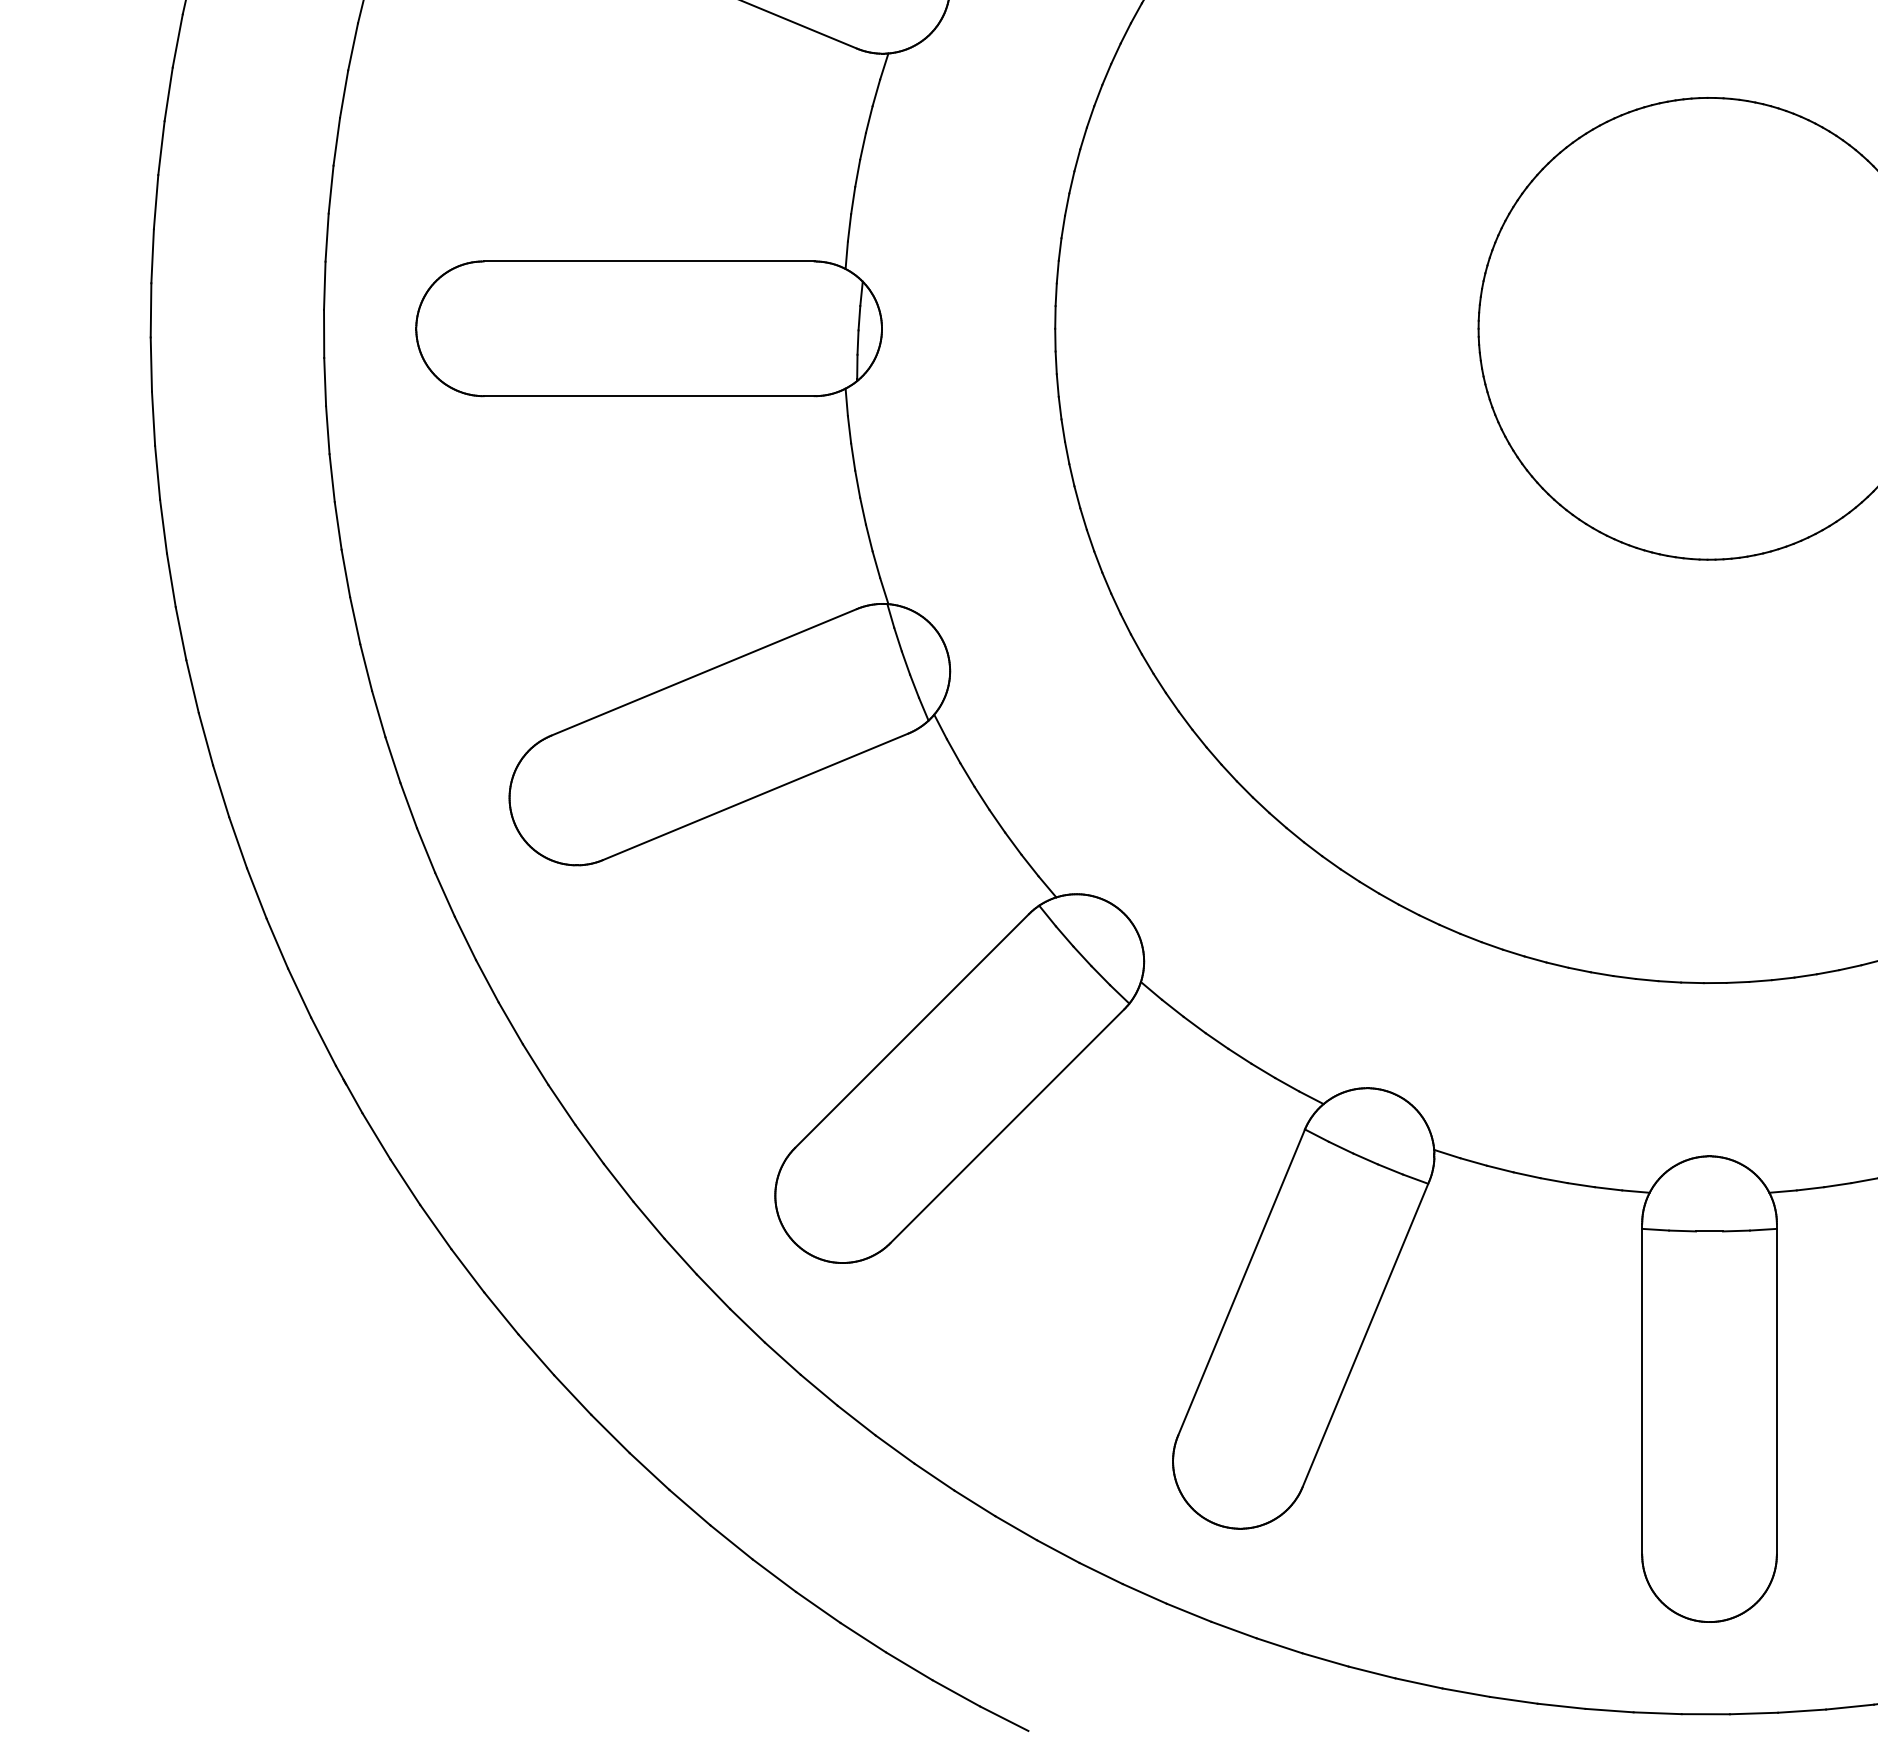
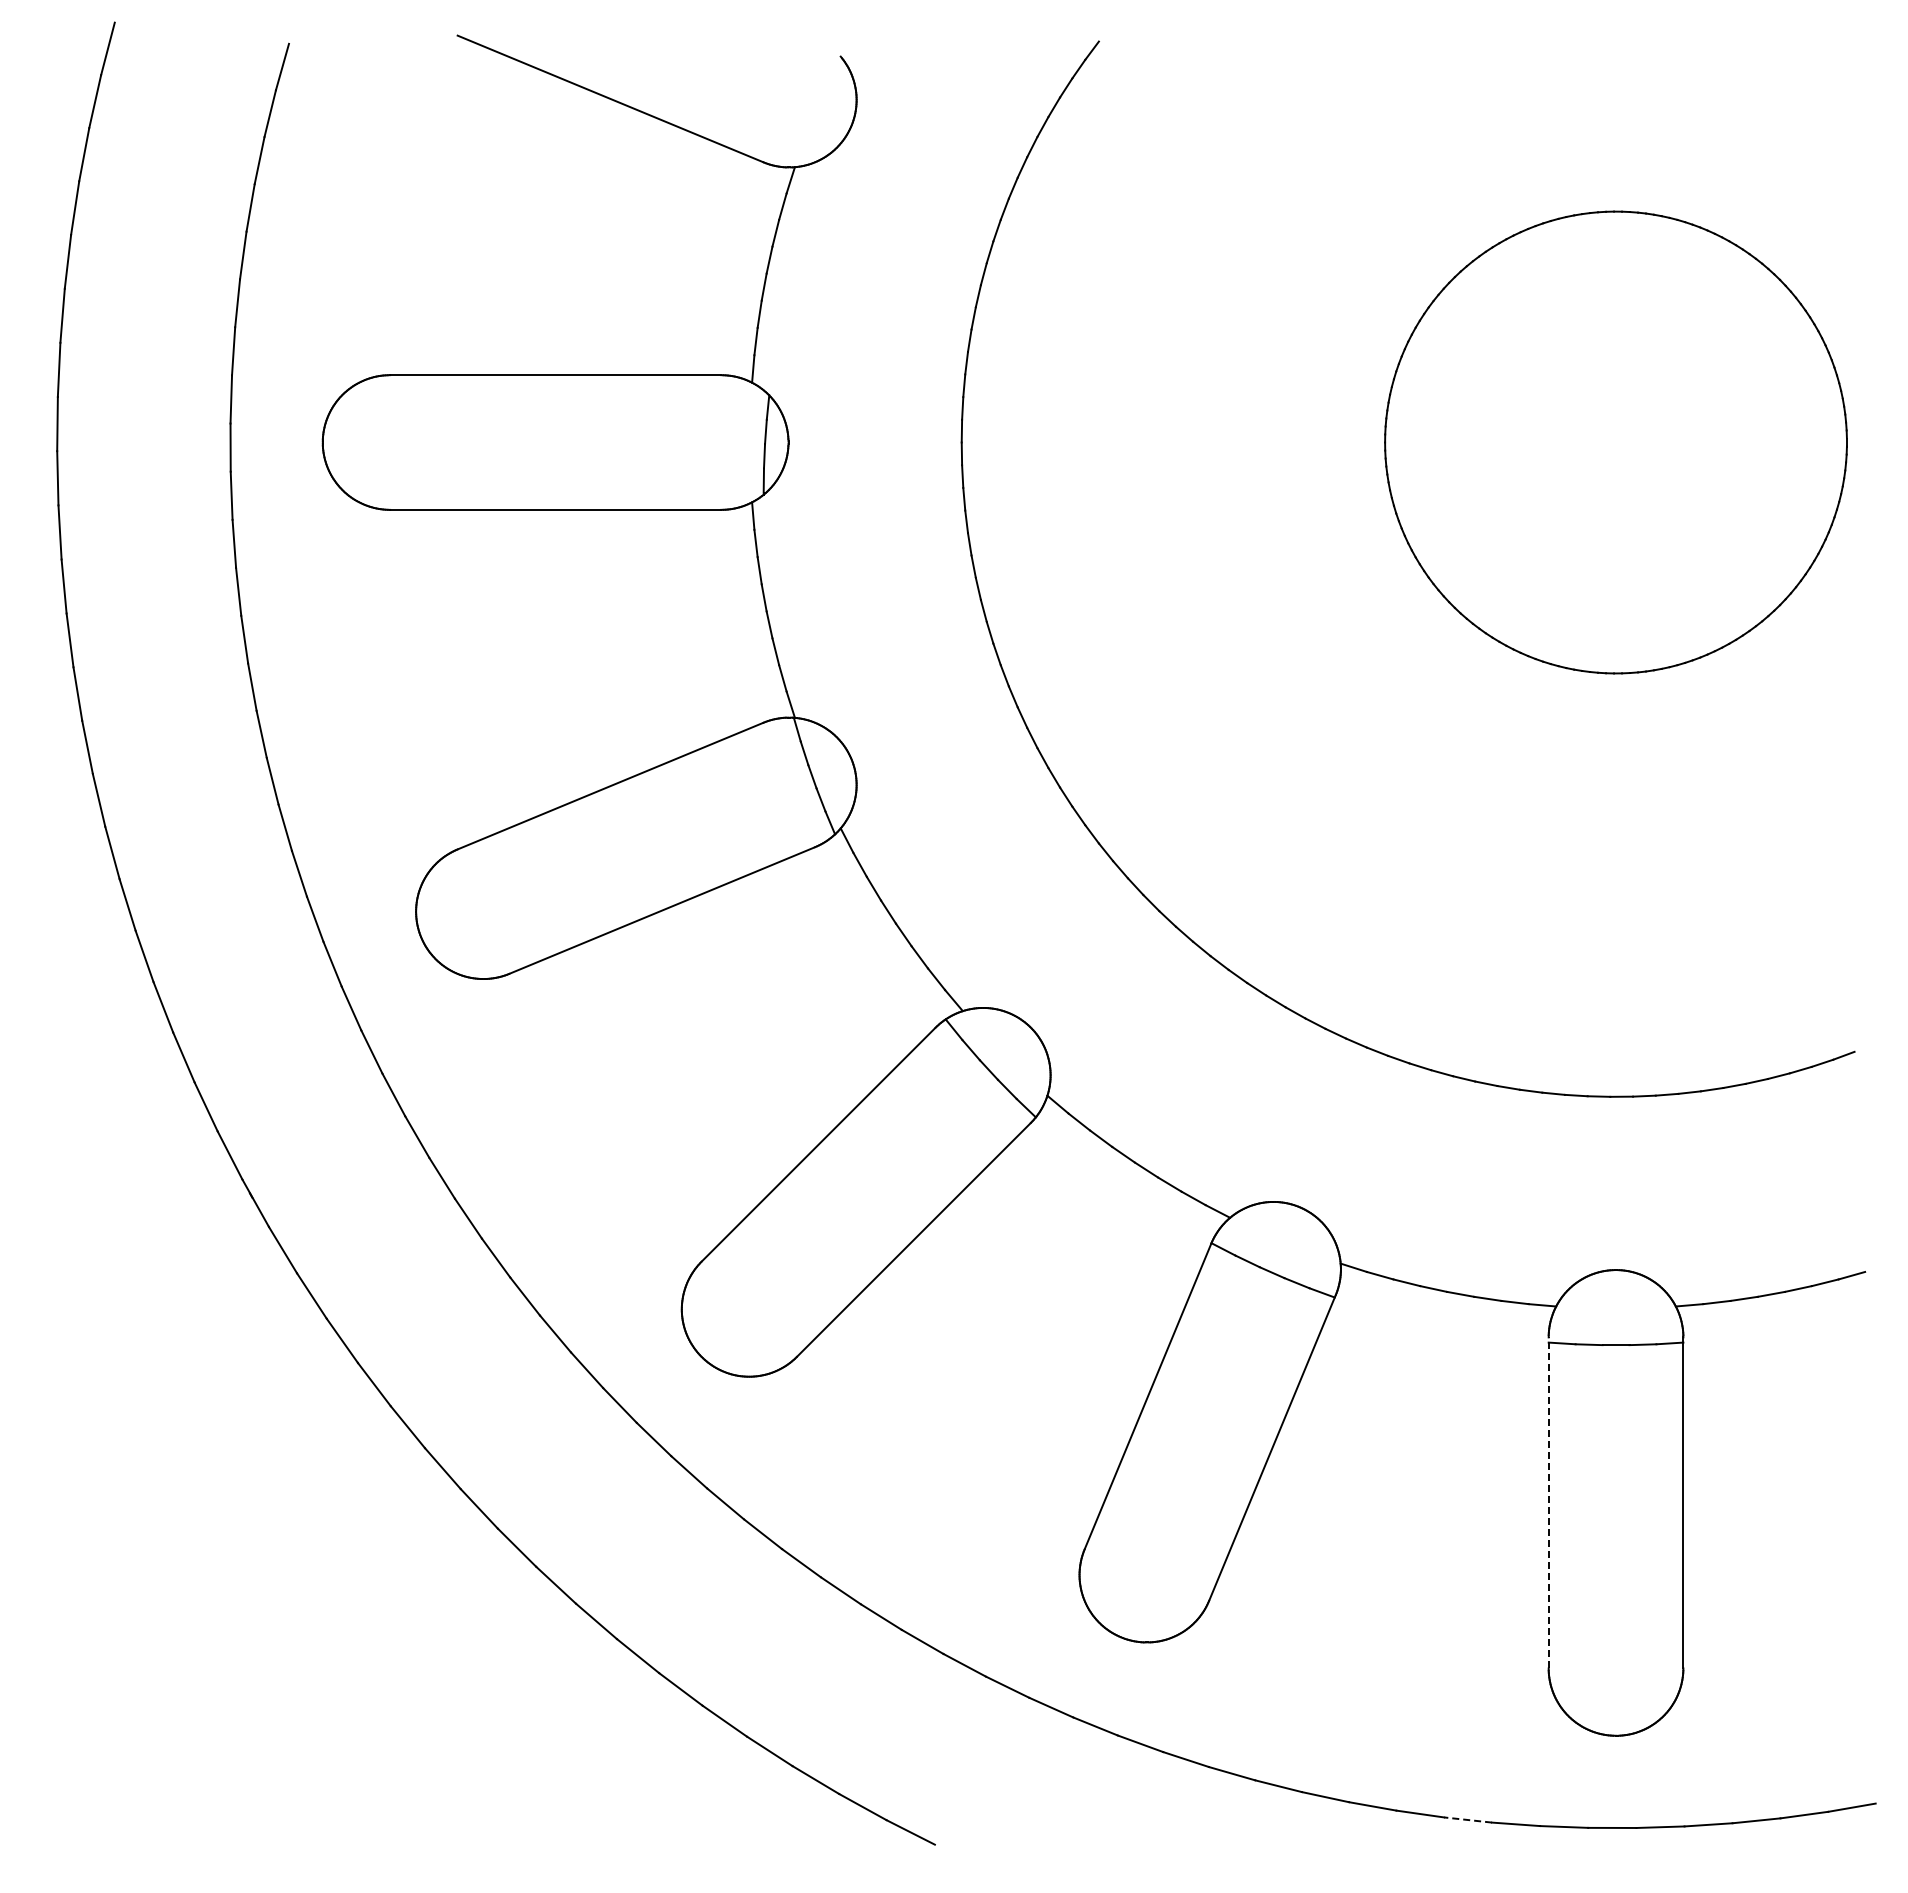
line: (1642, 1388) -> (1548, 1502), solid -> dashed
line: (1561, 1705) -> (1467, 1819), solid -> dashed

